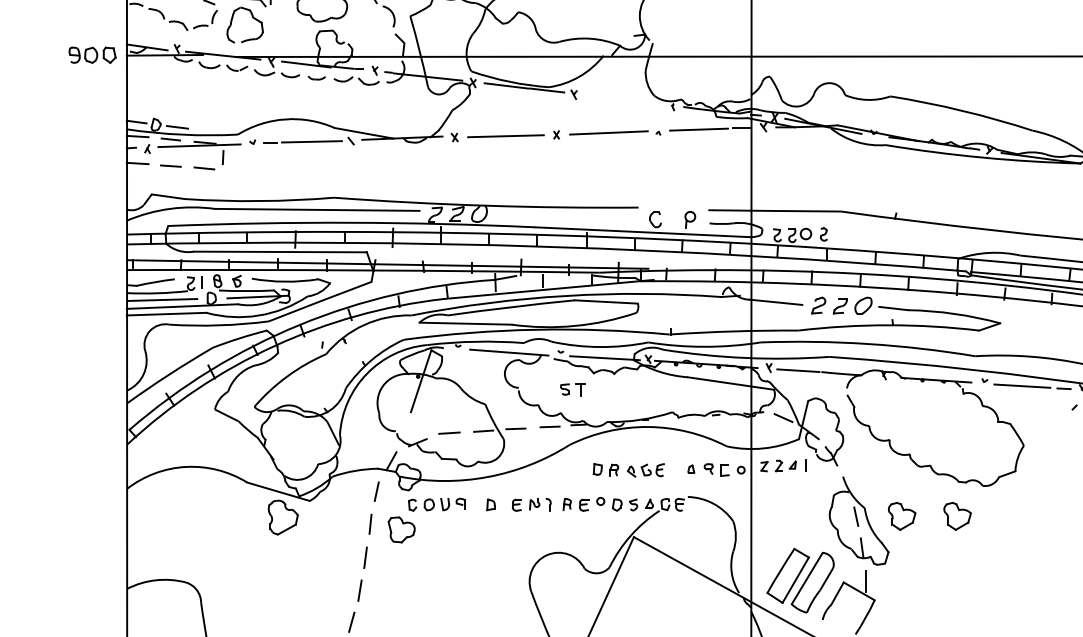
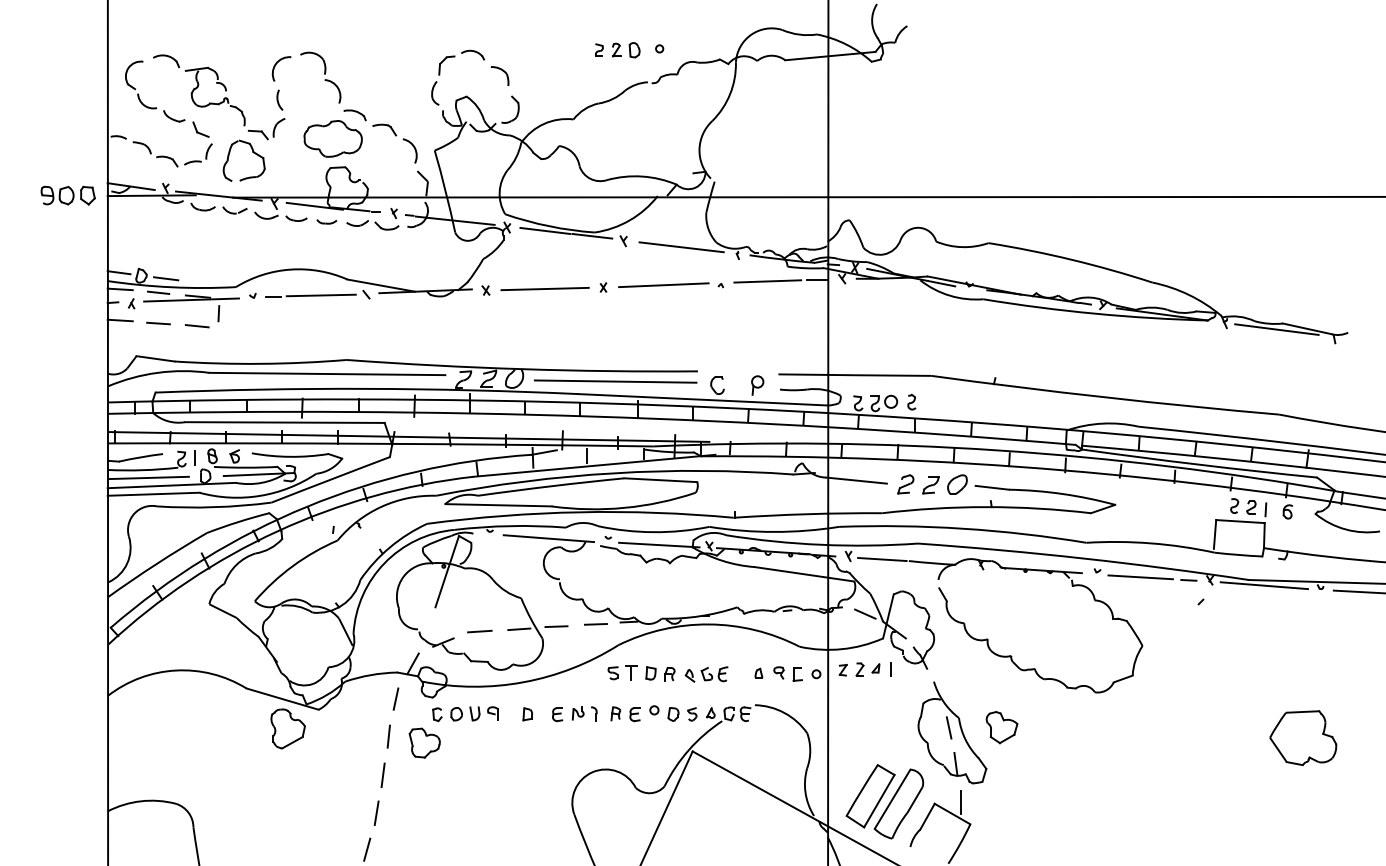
line: (624, 100) -> (681, 247), added
line: (567, 216) -> (615, 381), added
part: (573, 388) -> (622, 672), moved
part: (957, 516) -> (1065, 727), removed

